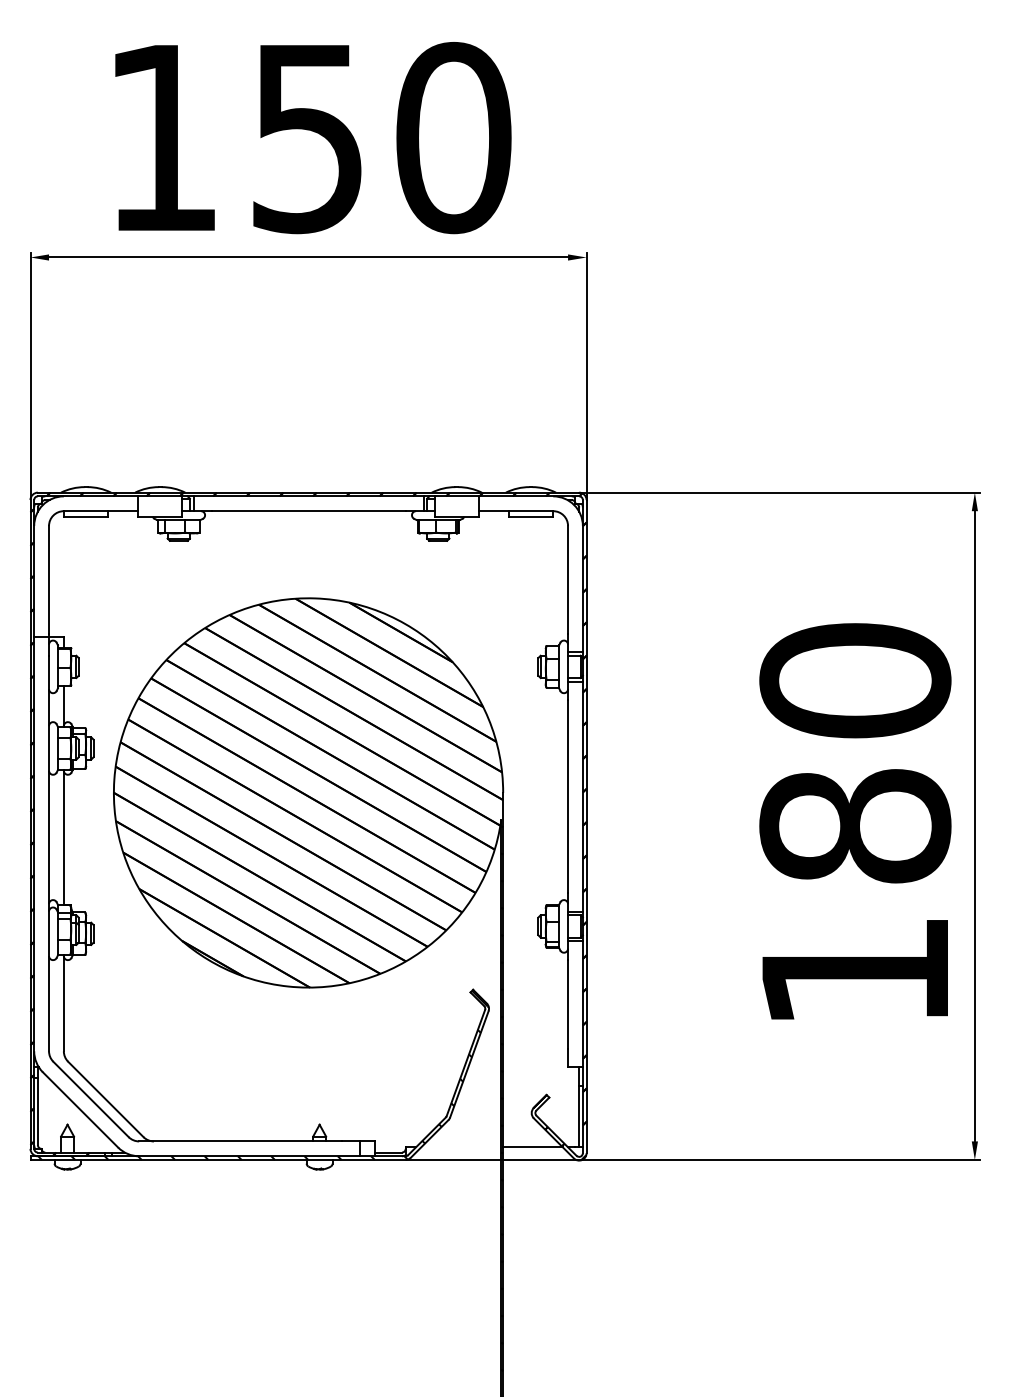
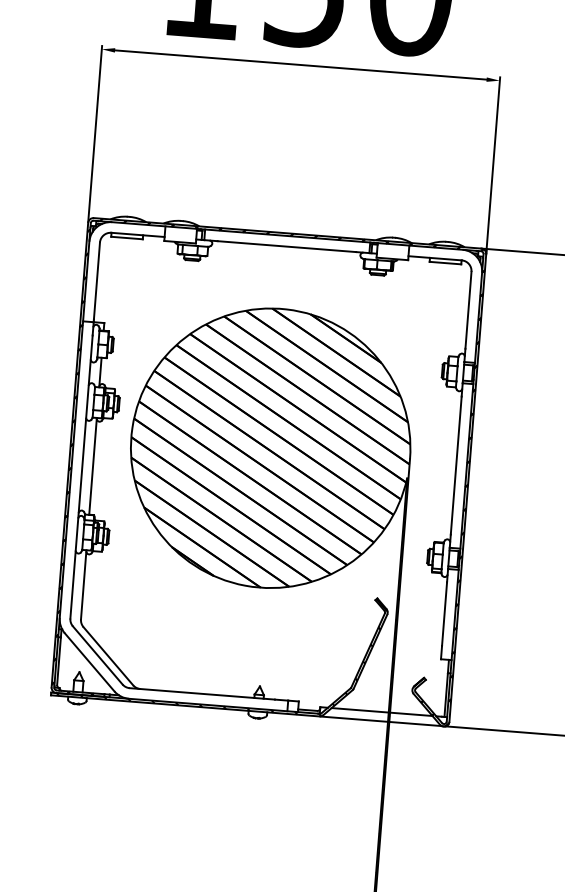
line: (461, 1146) -> (360, 709), added

